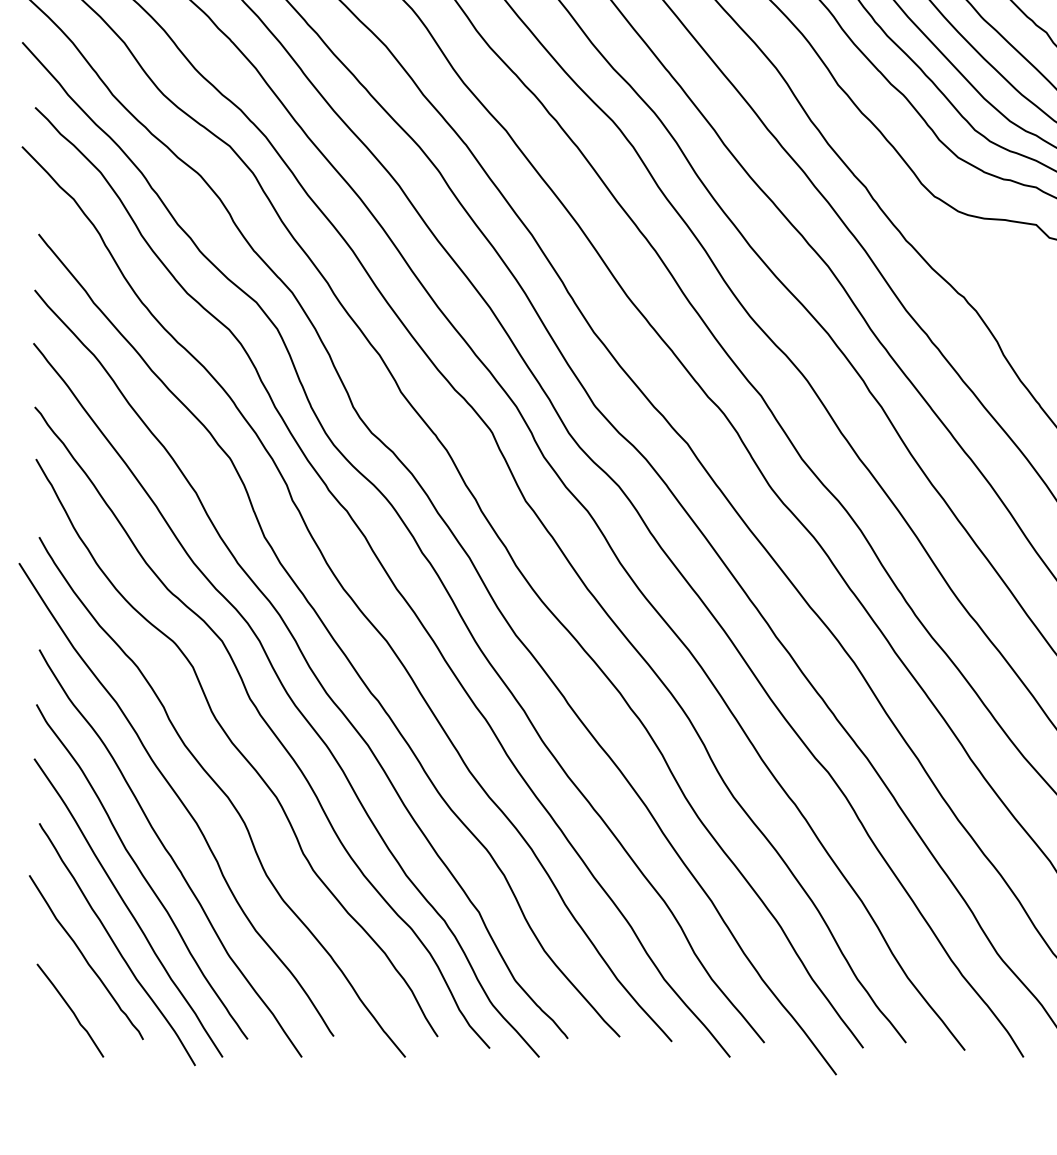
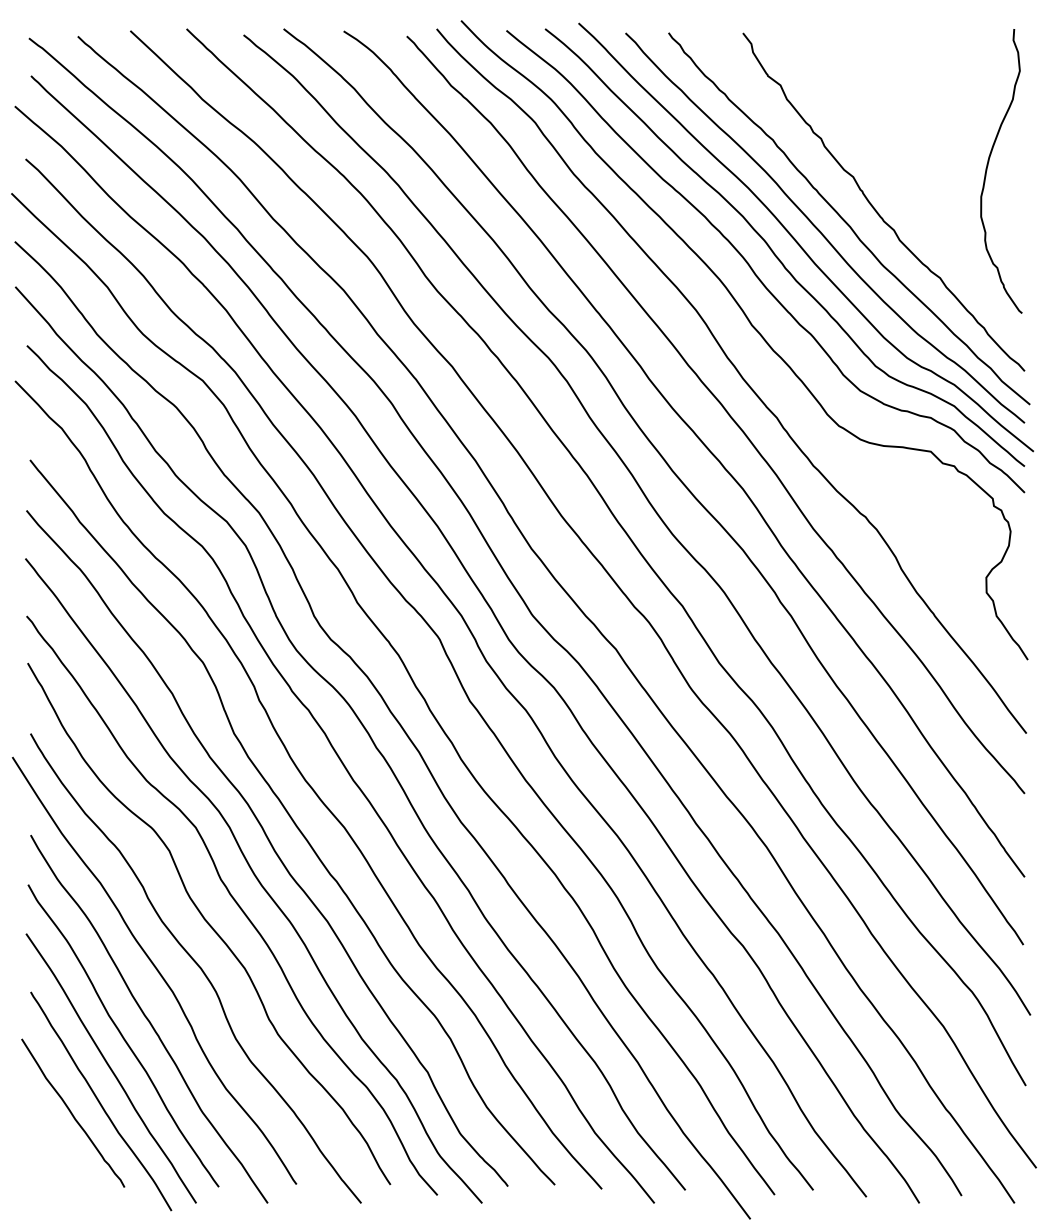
curve: (70, 1009) -> (58, 1160), removed

